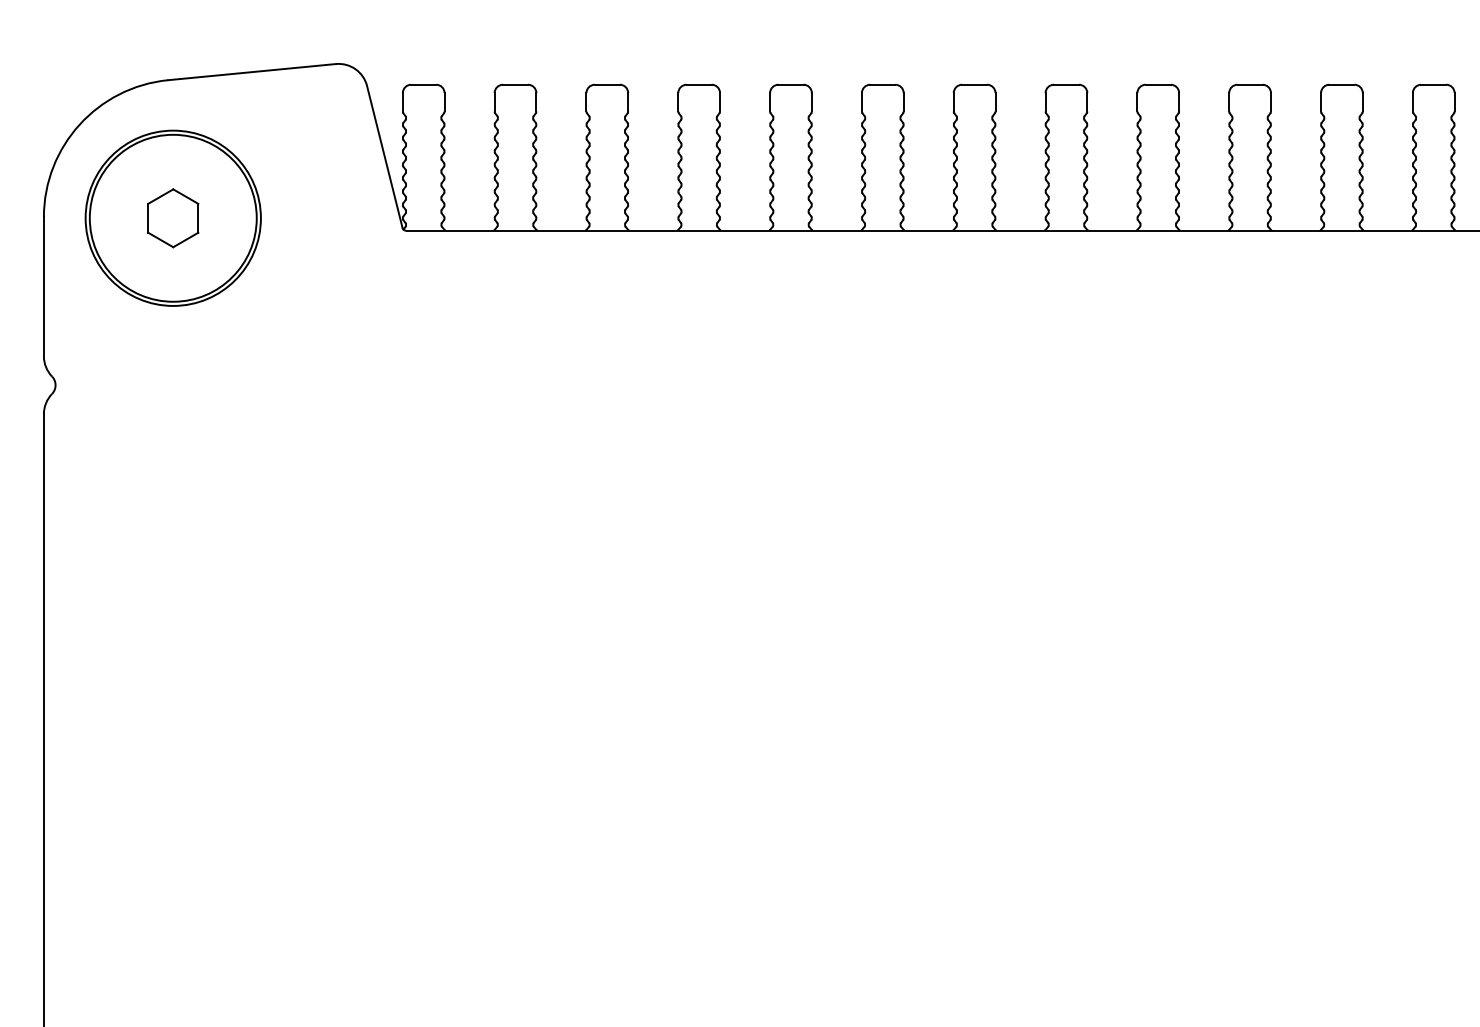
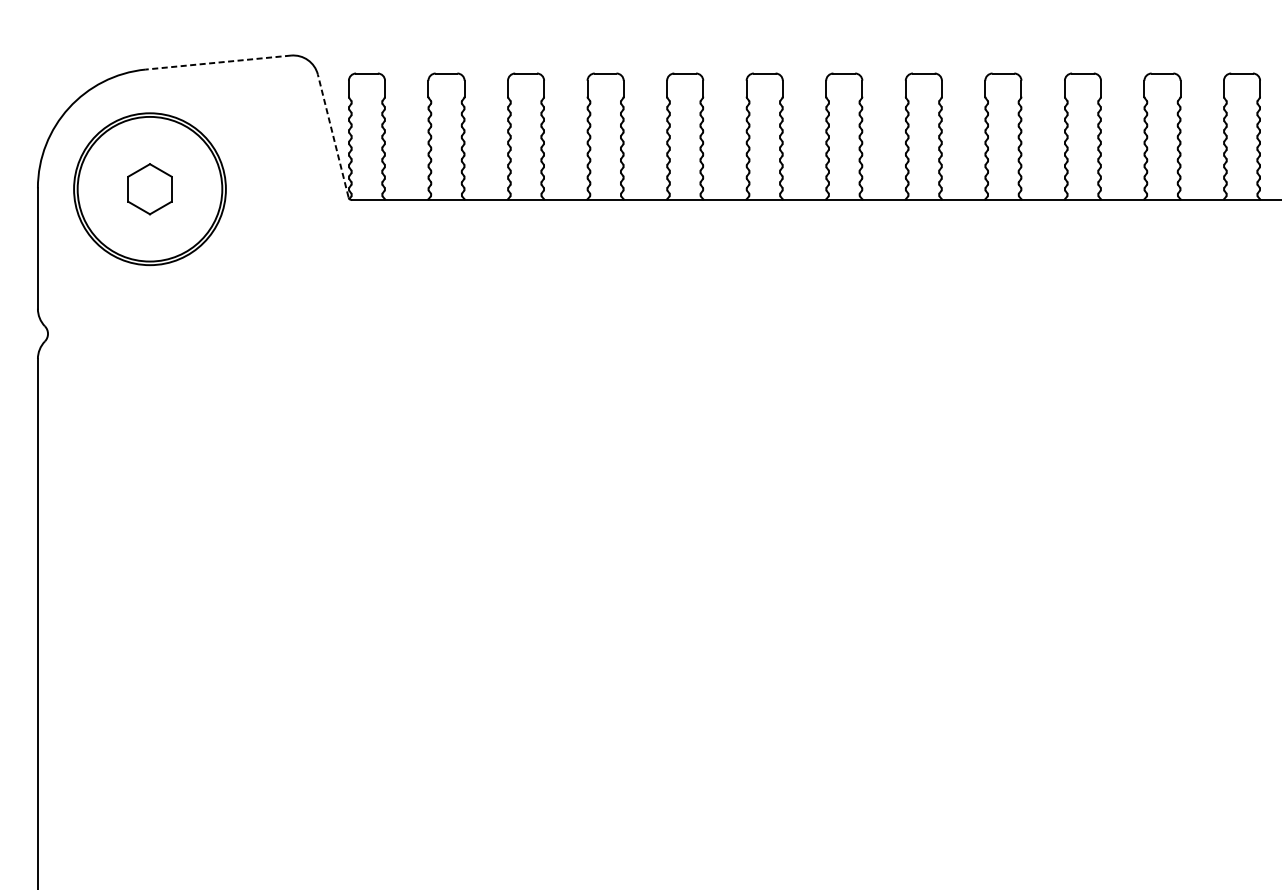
line: (251, 72) -> (217, 62), solid -> dashed
line: (384, 156) -> (332, 135), solid -> dashed

